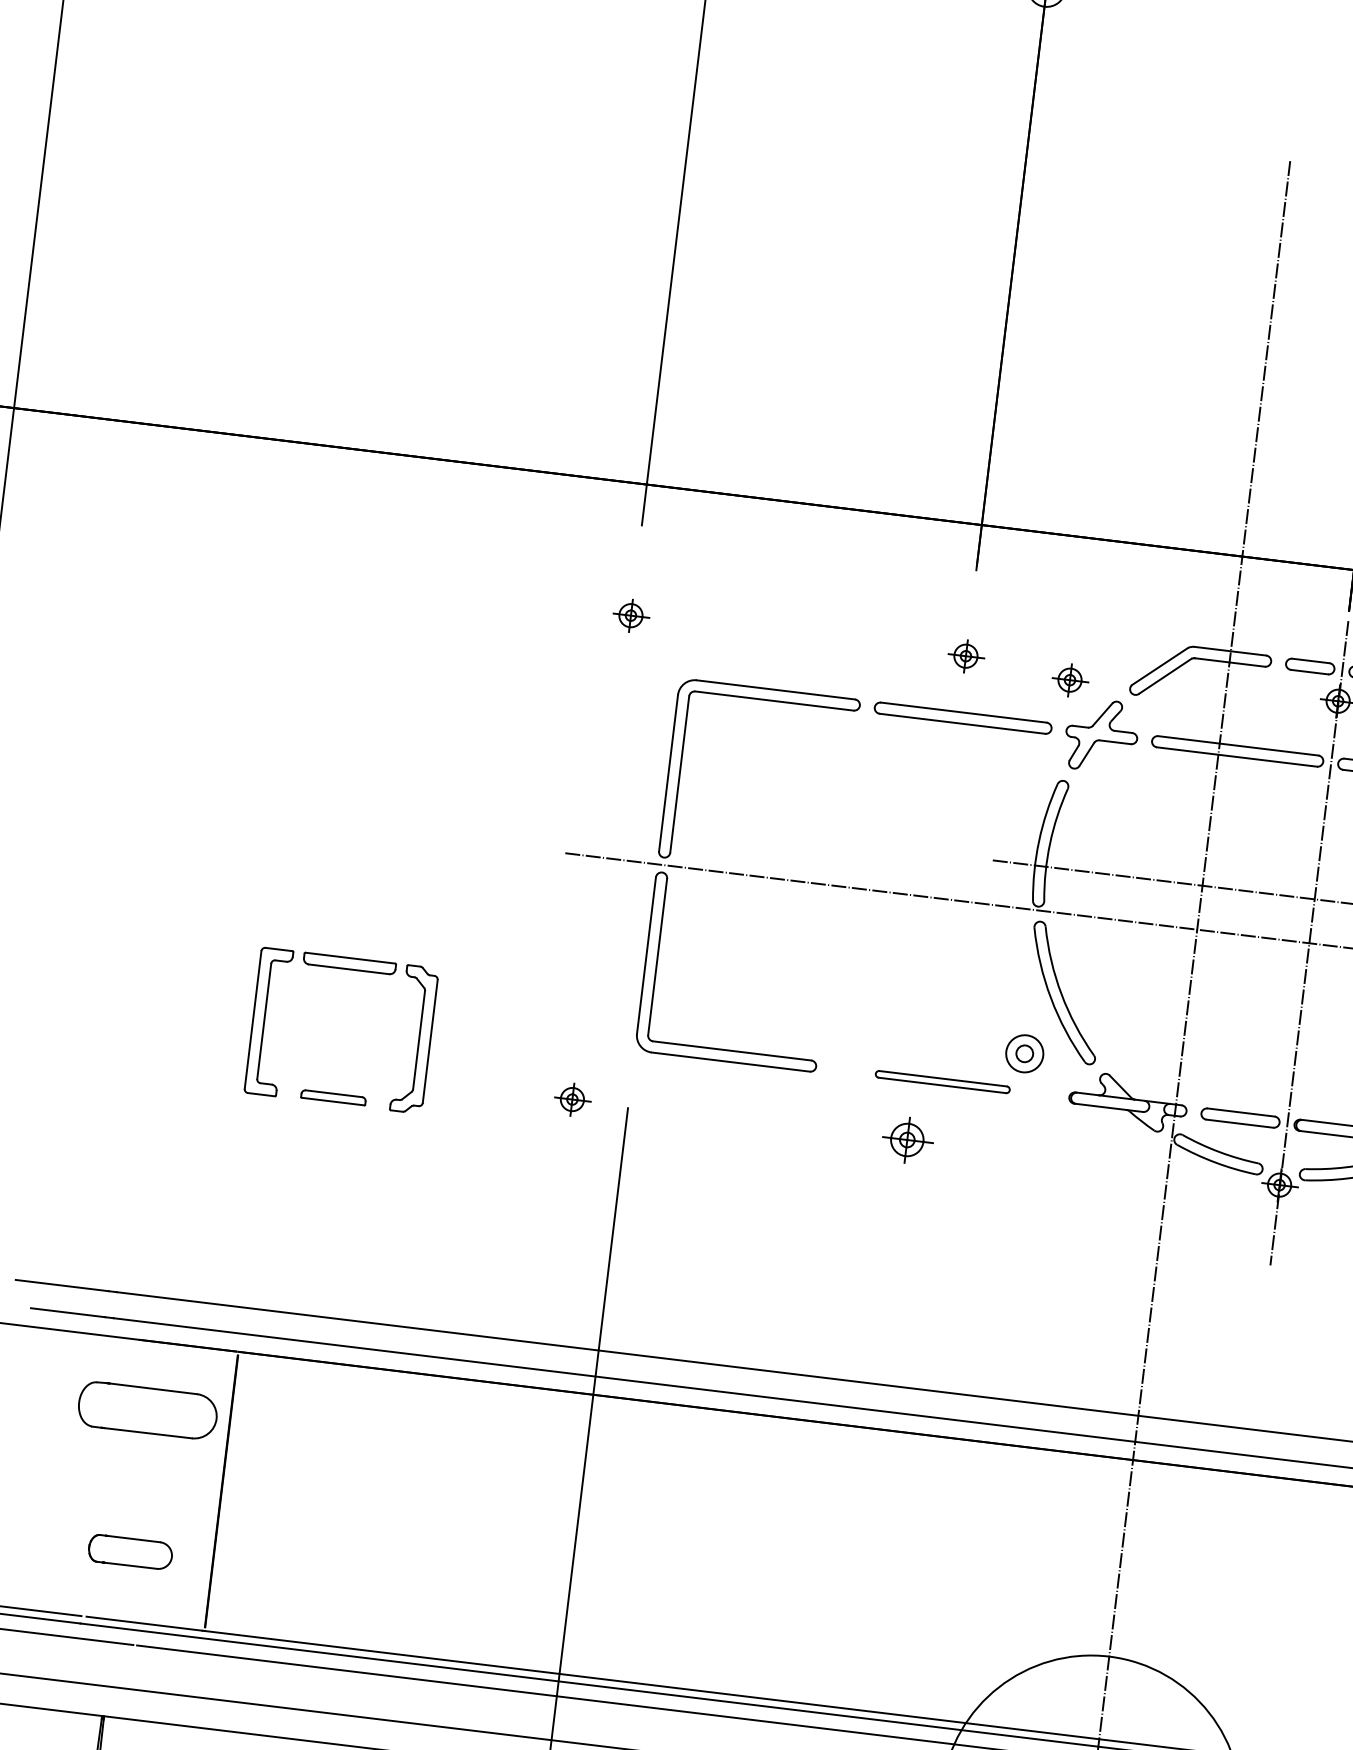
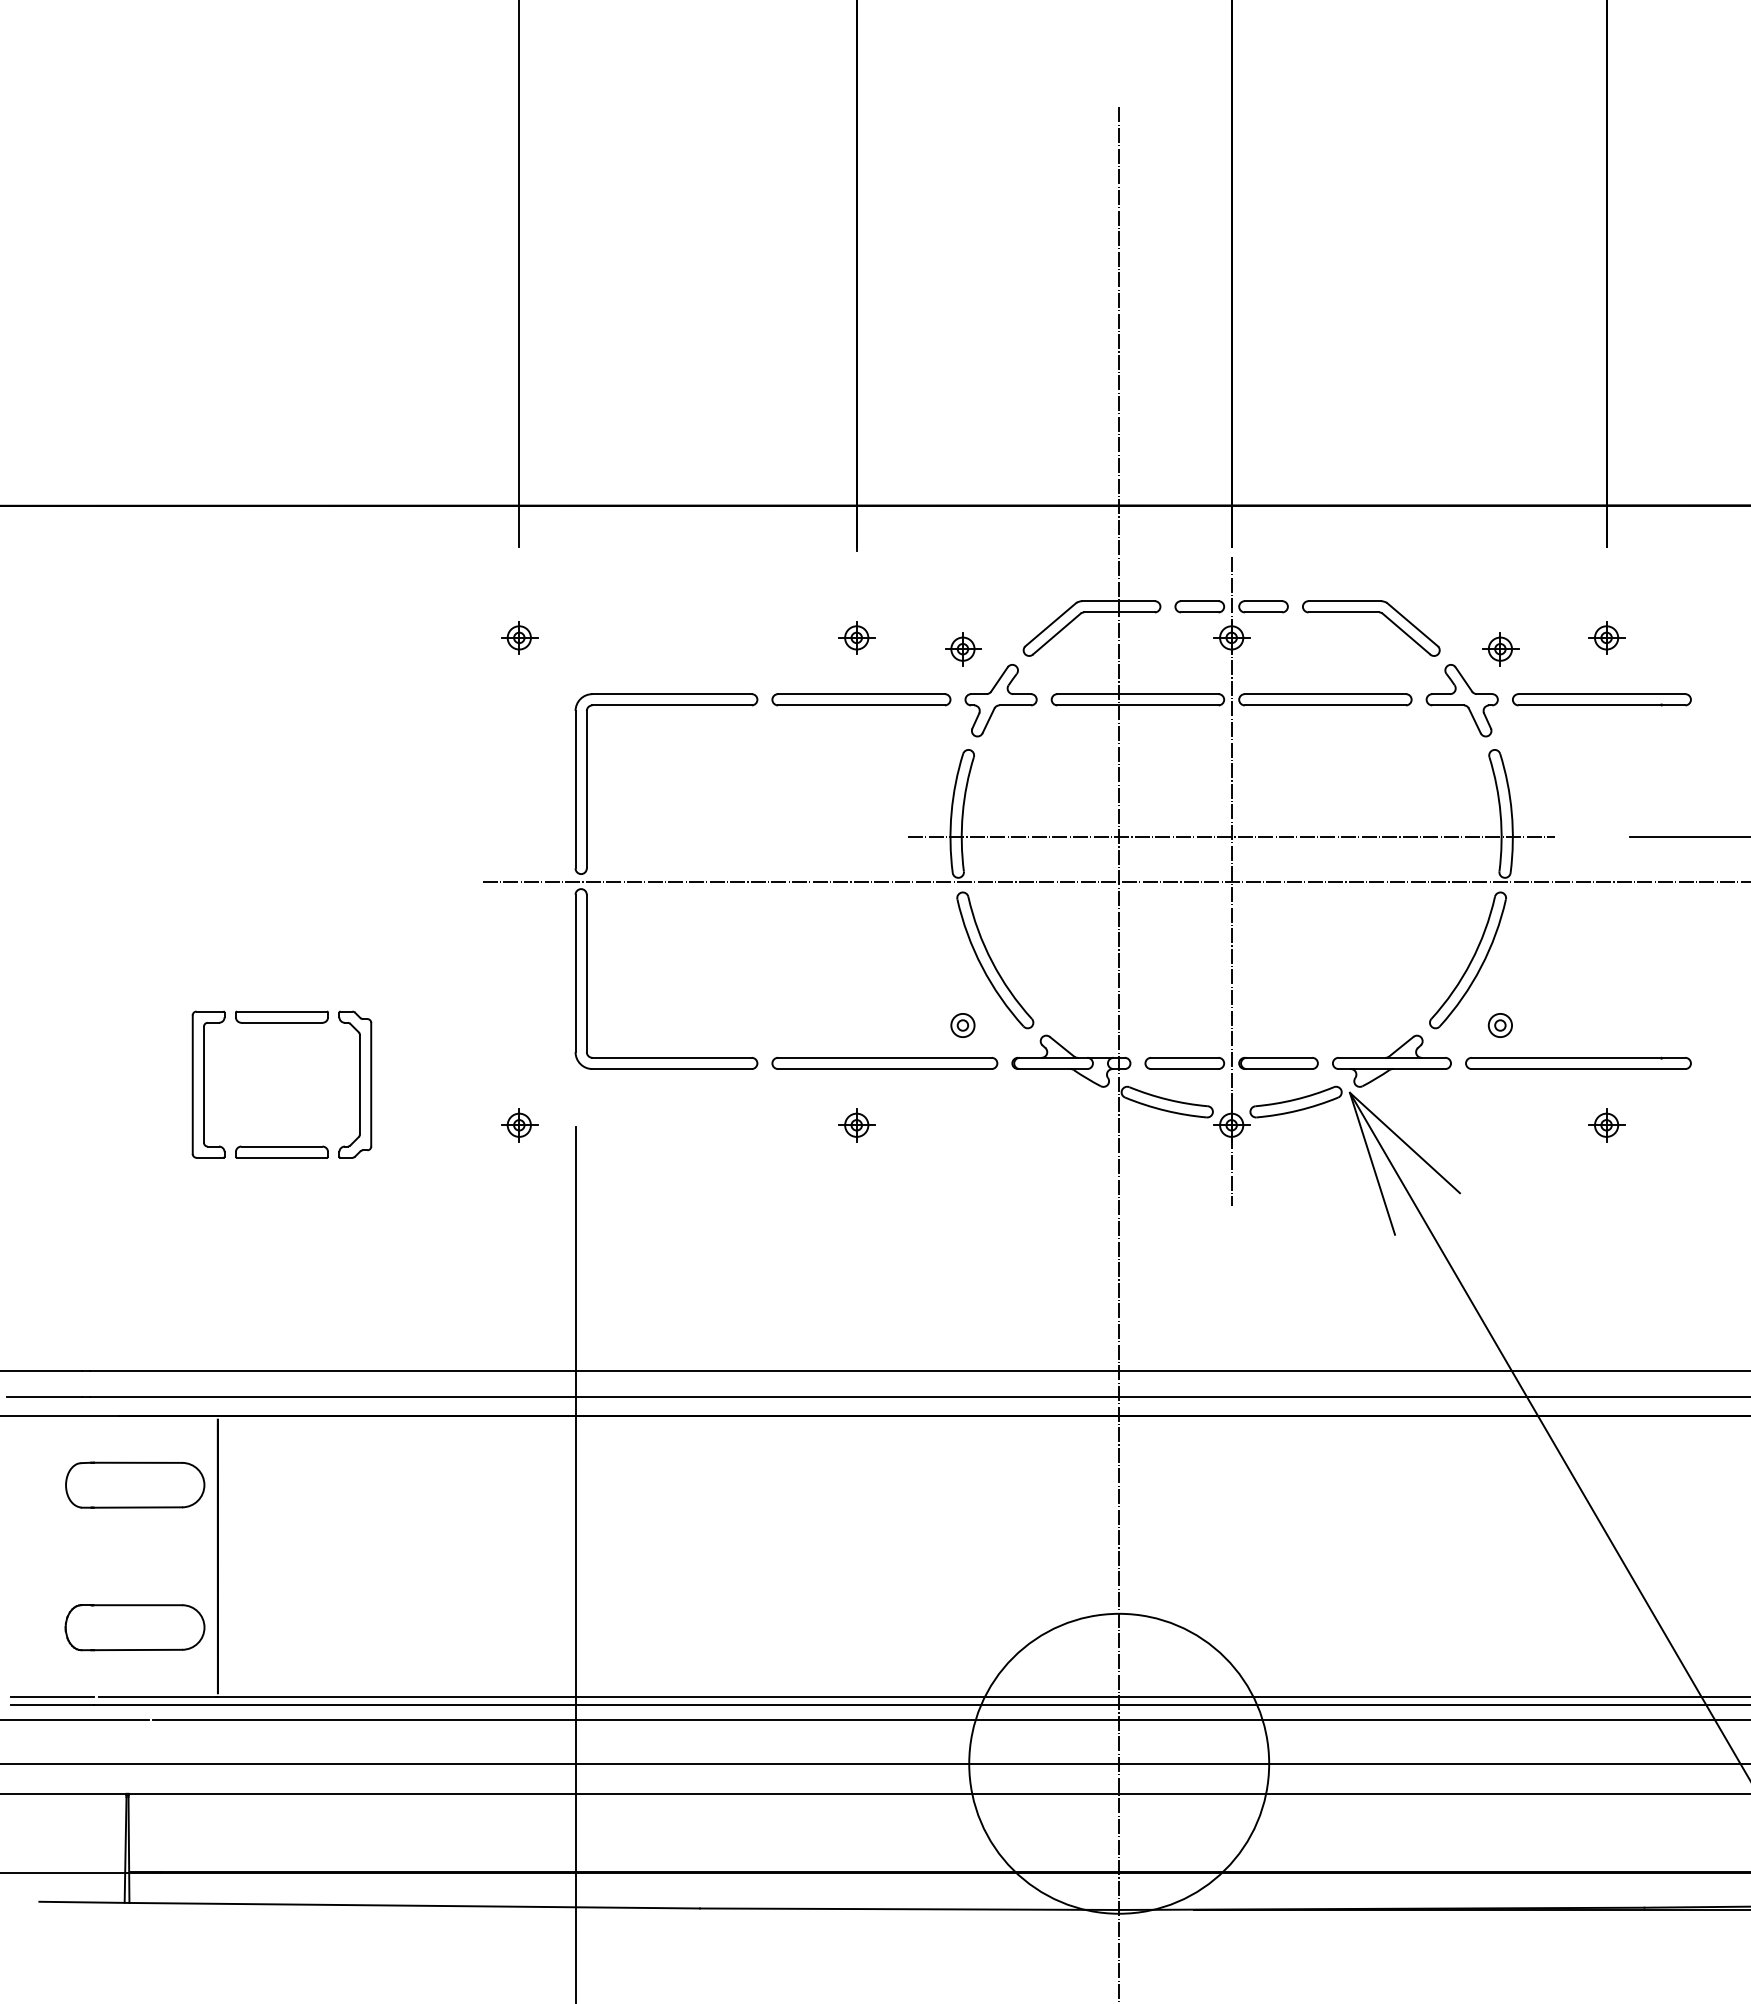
part: (1024, 1053) -> (962, 1025), size x0.62
part: (942, 1082) -> (884, 1063), size x1.67
part: (333, 1097) -> (281, 1151), size x1.43
part: (907, 1140) -> (856, 1125), size x0.71
part: (130, 1551) -> (134, 1627), size x1.67

